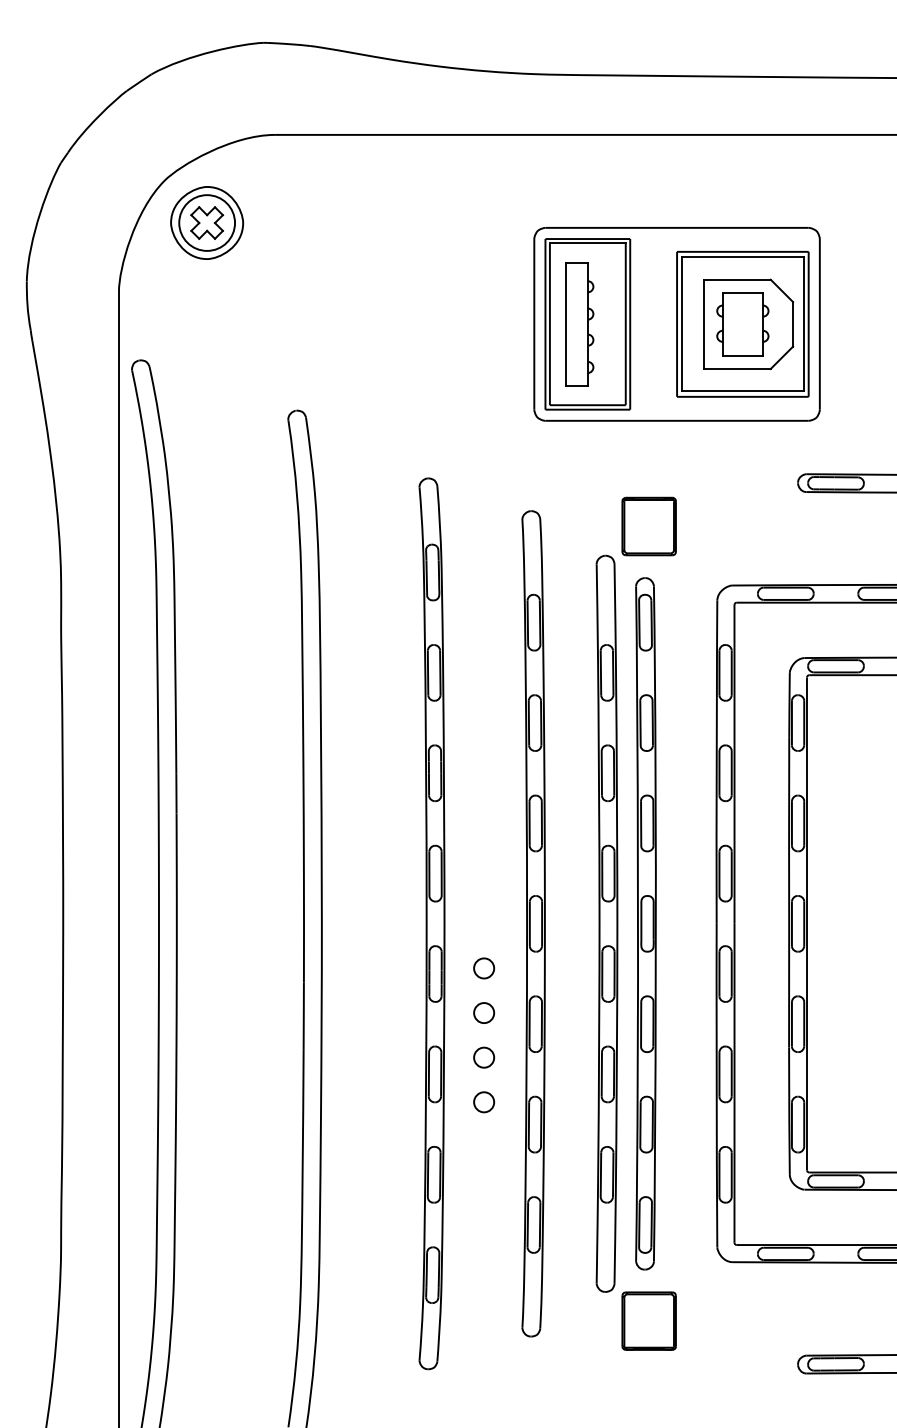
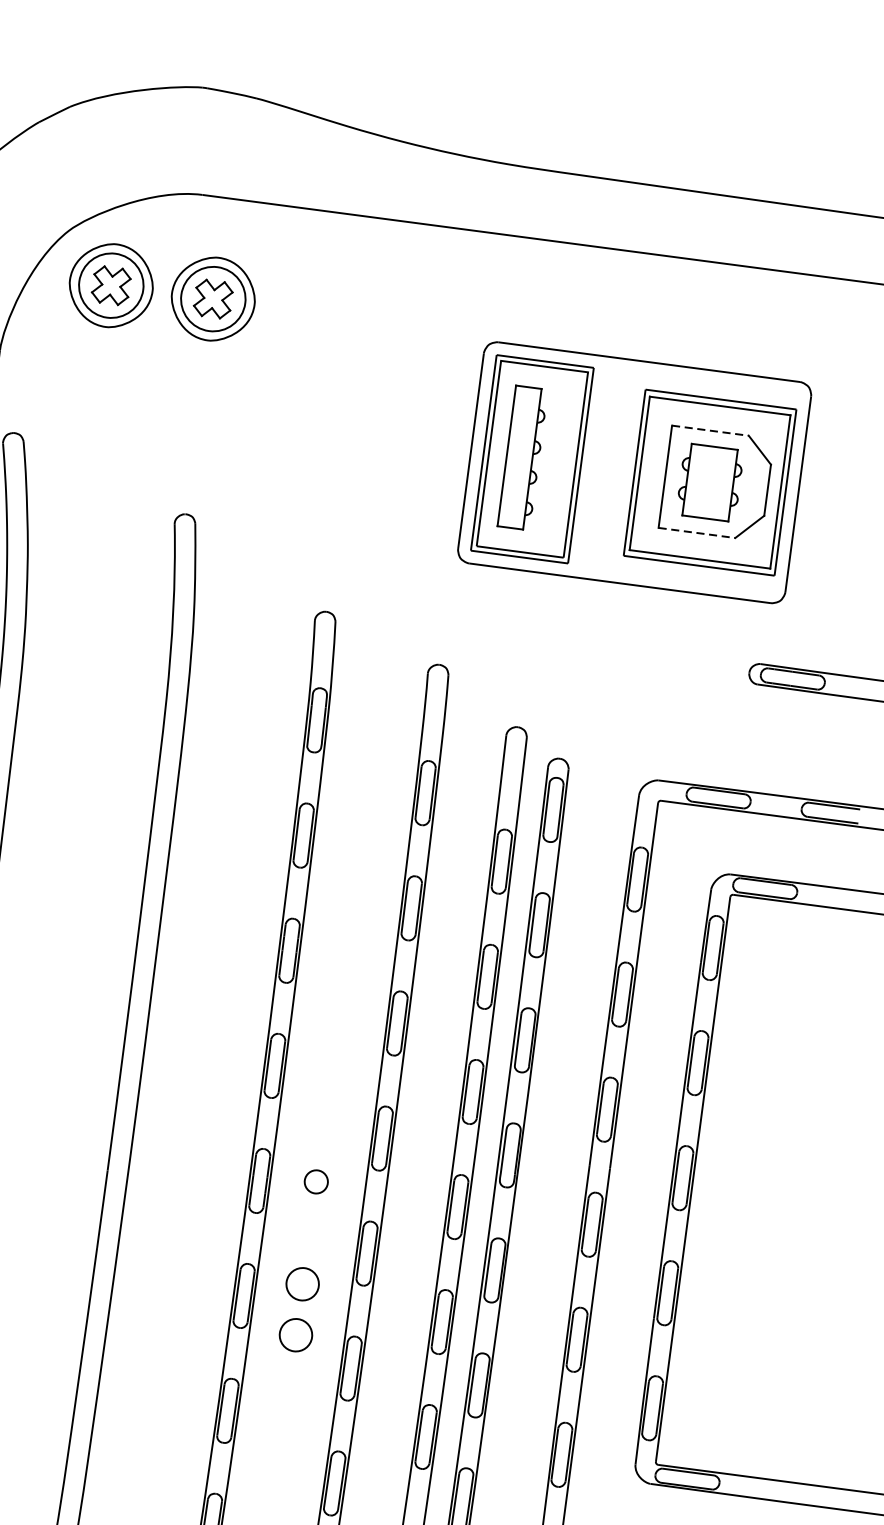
part: (296, 222) -> (213, 298), added
line: (737, 279) -> (710, 430), solid -> dashed
line: (737, 368) -> (697, 532), solid -> dashed
part: (648, 526) -> (571, 700), removed
circle: (484, 1012) -> (310, 1232), removed
circle: (484, 1057) -> (303, 1284), size x1.4
circle: (484, 1102) -> (296, 1335), size x1.4

